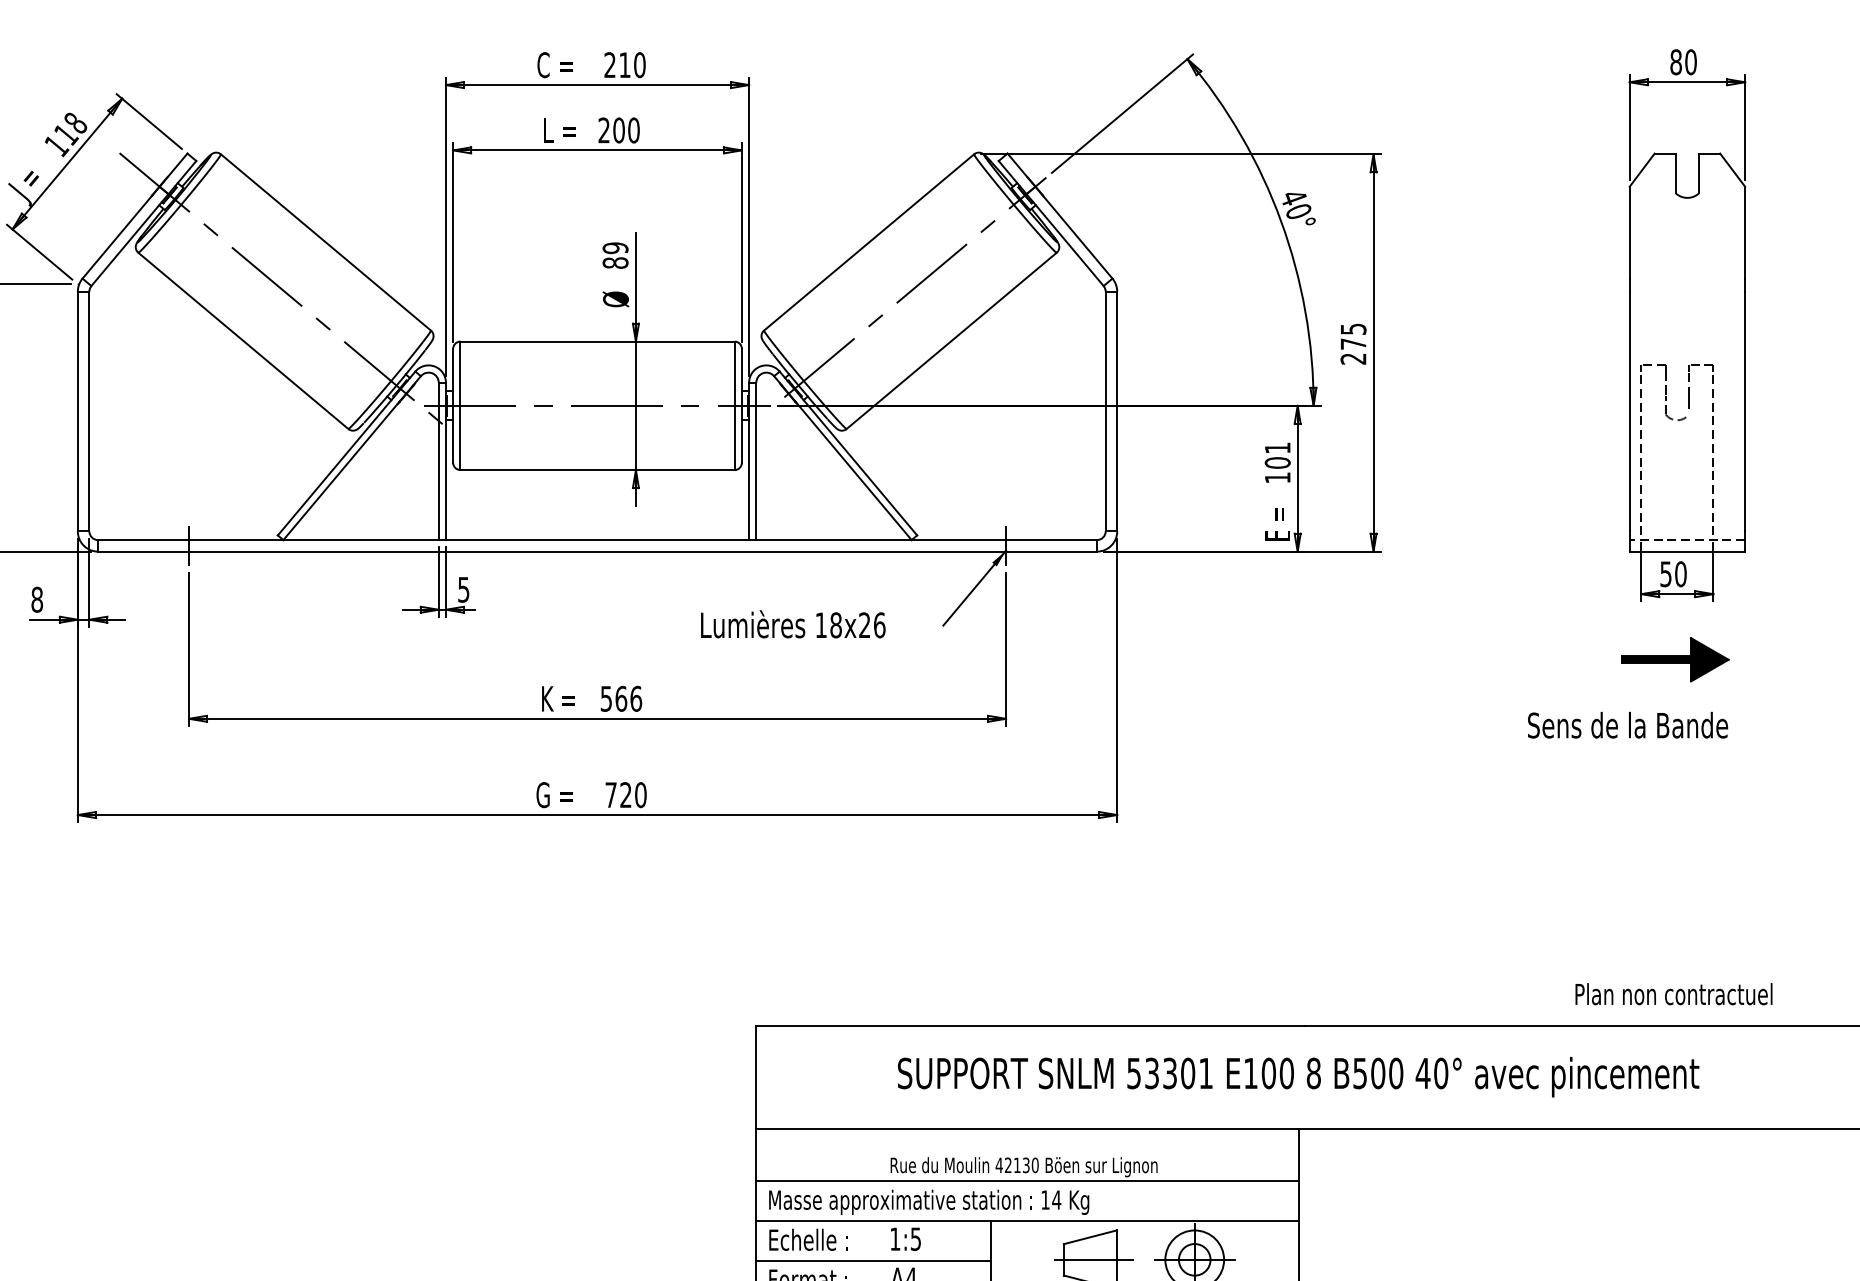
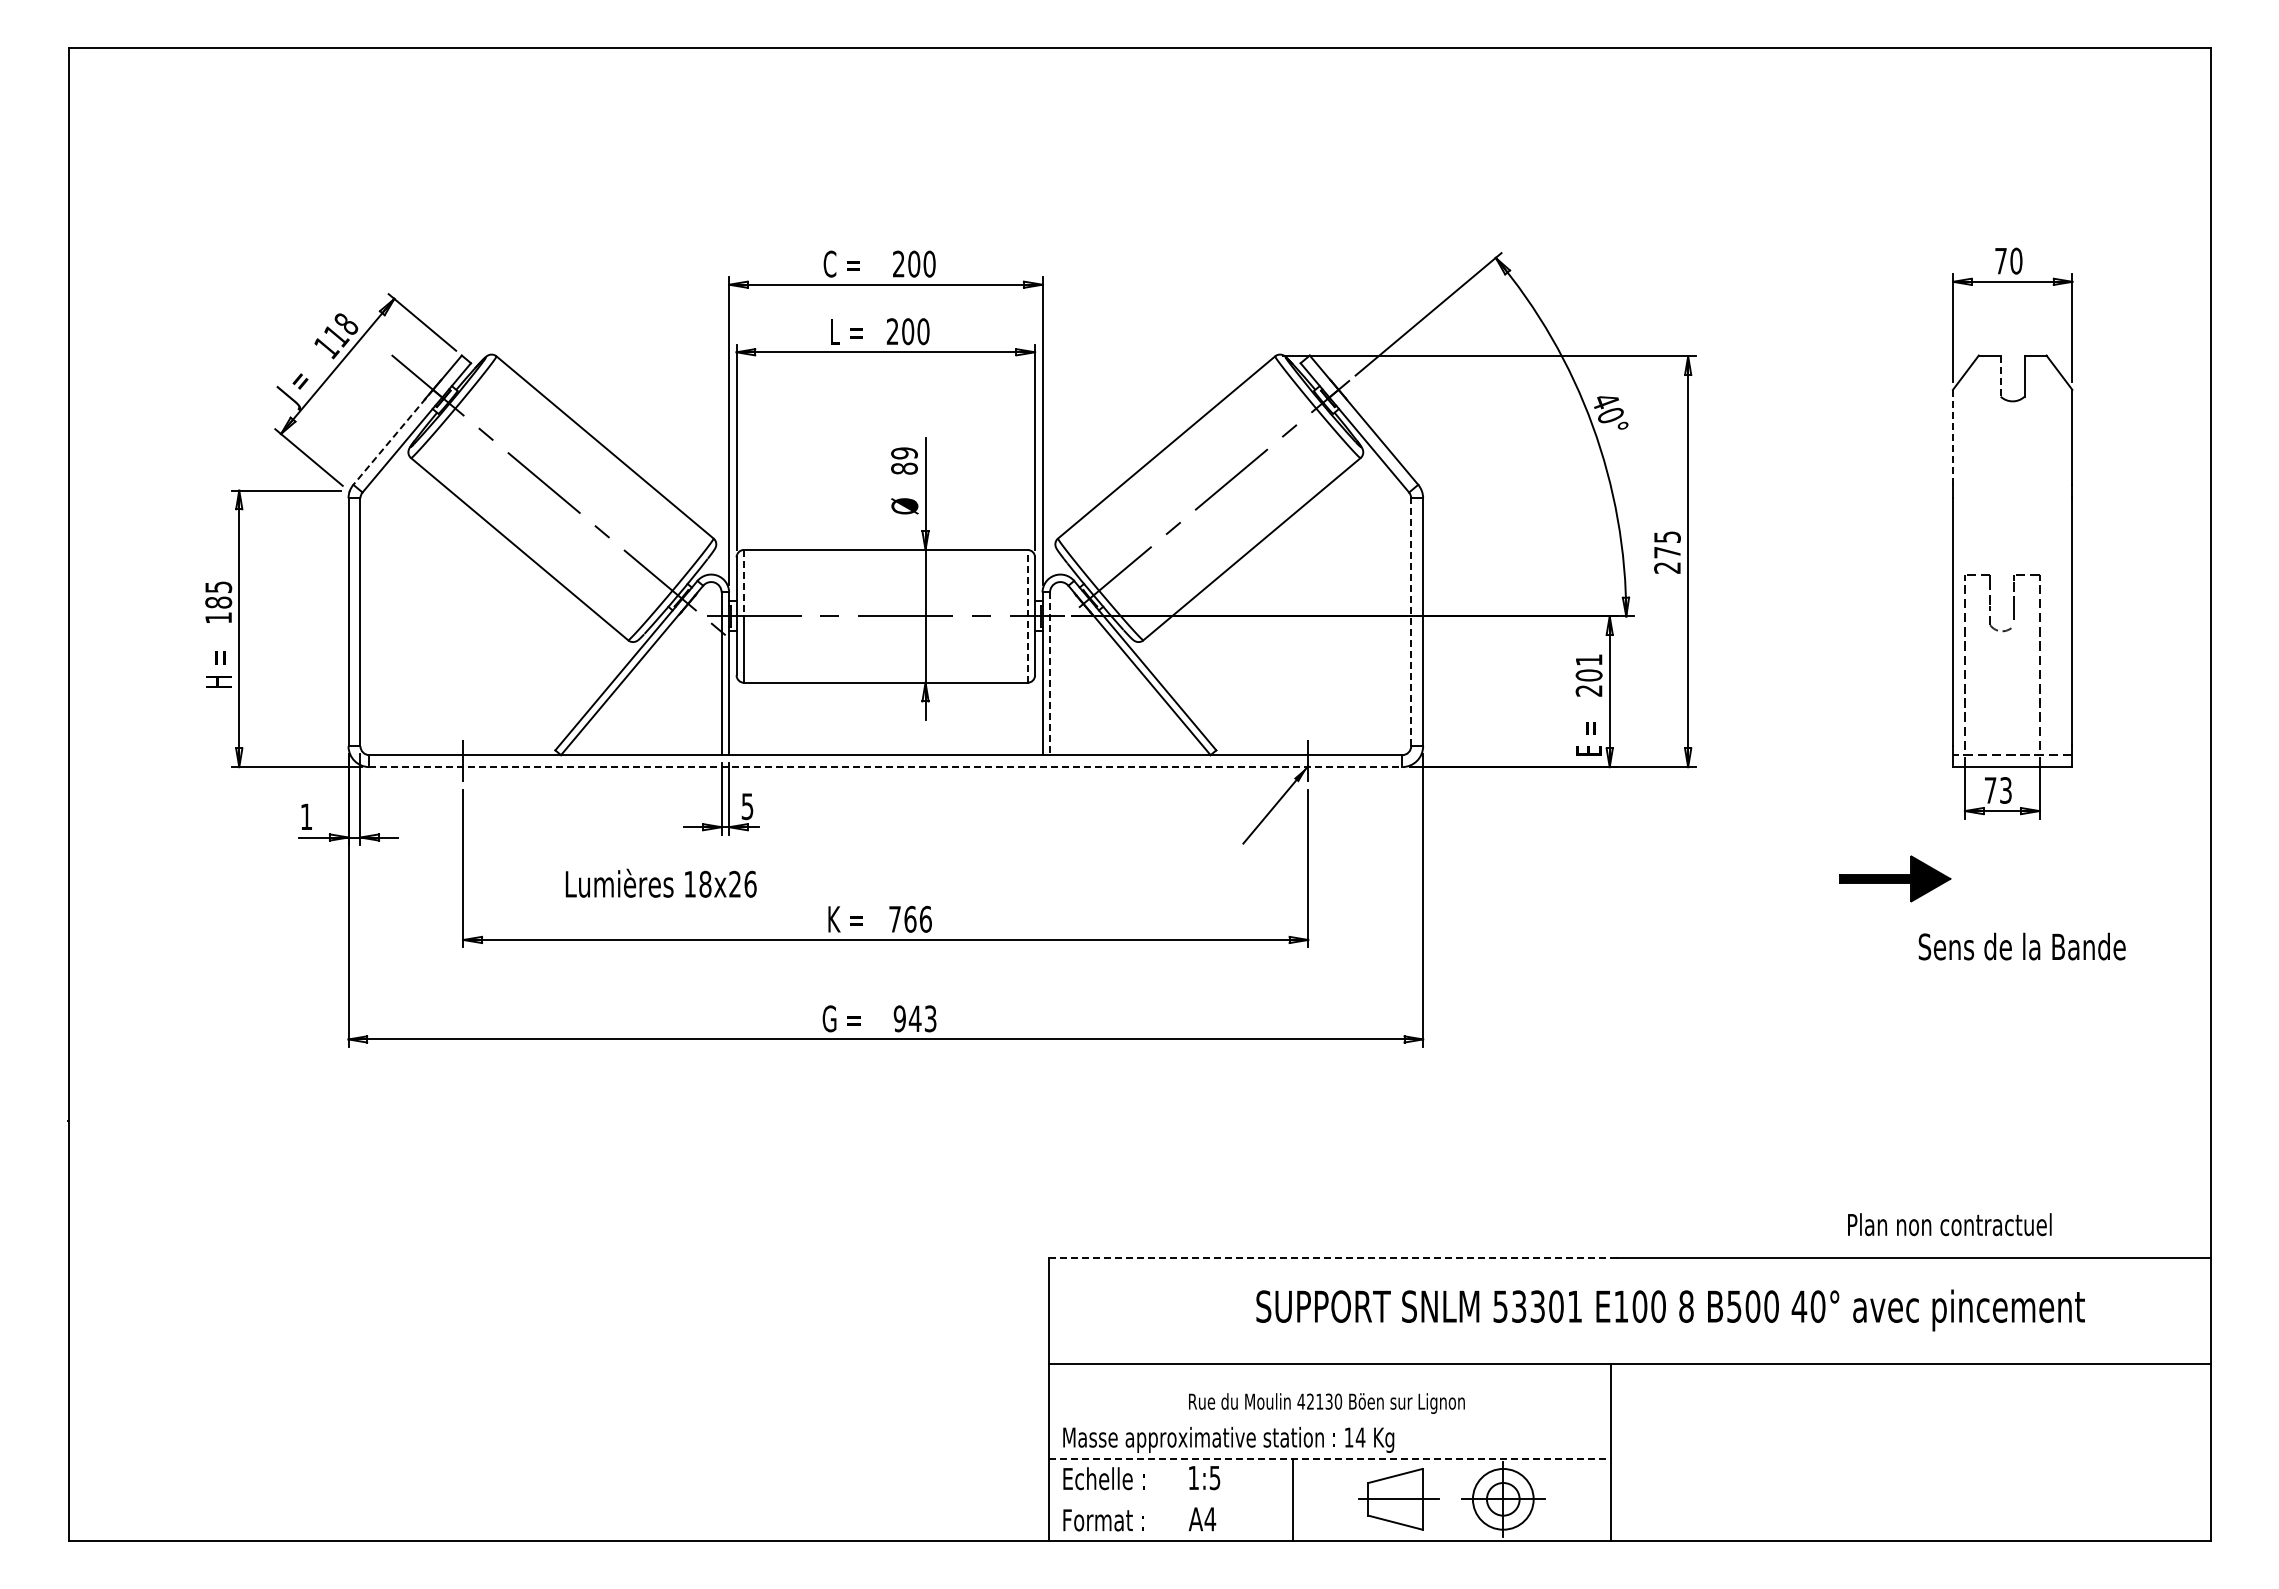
text: (1676, 61) -> (2001, 260), 80 -> 70
text: (625, 64) -> (914, 263), 210 -> 200
line: (1675, 173) -> (2000, 376), solid -> dashed
line: (121, 232) -> (393, 437), solid -> dashed
line: (1629, 232) -> (1952, 437), solid -> dashed
line: (460, 374) -> (744, 583), solid -> dashed
line: (734, 404) -> (1027, 615), solid -> dashed
line: (1105, 411) -> (1411, 622), solid -> dashed
line: (756, 462) -> (1050, 674), solid -> dashed
text: (1277, 477) -> (1588, 690), 101 -> 201
line: (598, 552) -> (886, 767), solid -> dashed
text: (1673, 574) -> (1998, 790), 50 -> 73
text: (37, 599) -> (306, 816), 8 -> 1
text: (792, 623) -> (660, 882), moved
part: (1675, 659) -> (1895, 878), moved
text: (605, 699) -> (894, 919), 566 -> 766
text: (1627, 725) -> (2021, 946), moved
text: (625, 794) -> (914, 1018), 720 -> 943
text: (1673, 994) -> (1949, 1224), moved
line: (1030, 1025) -> (1333, 1257), solid -> dashed
text: (1298, 1077) -> (1670, 1310), moved
line: (1027, 1181) -> (1330, 1418), removed
line: (1027, 1221) -> (1330, 1459), solid -> dashed
line: (872, 1260) -> (1170, 1500), removed

